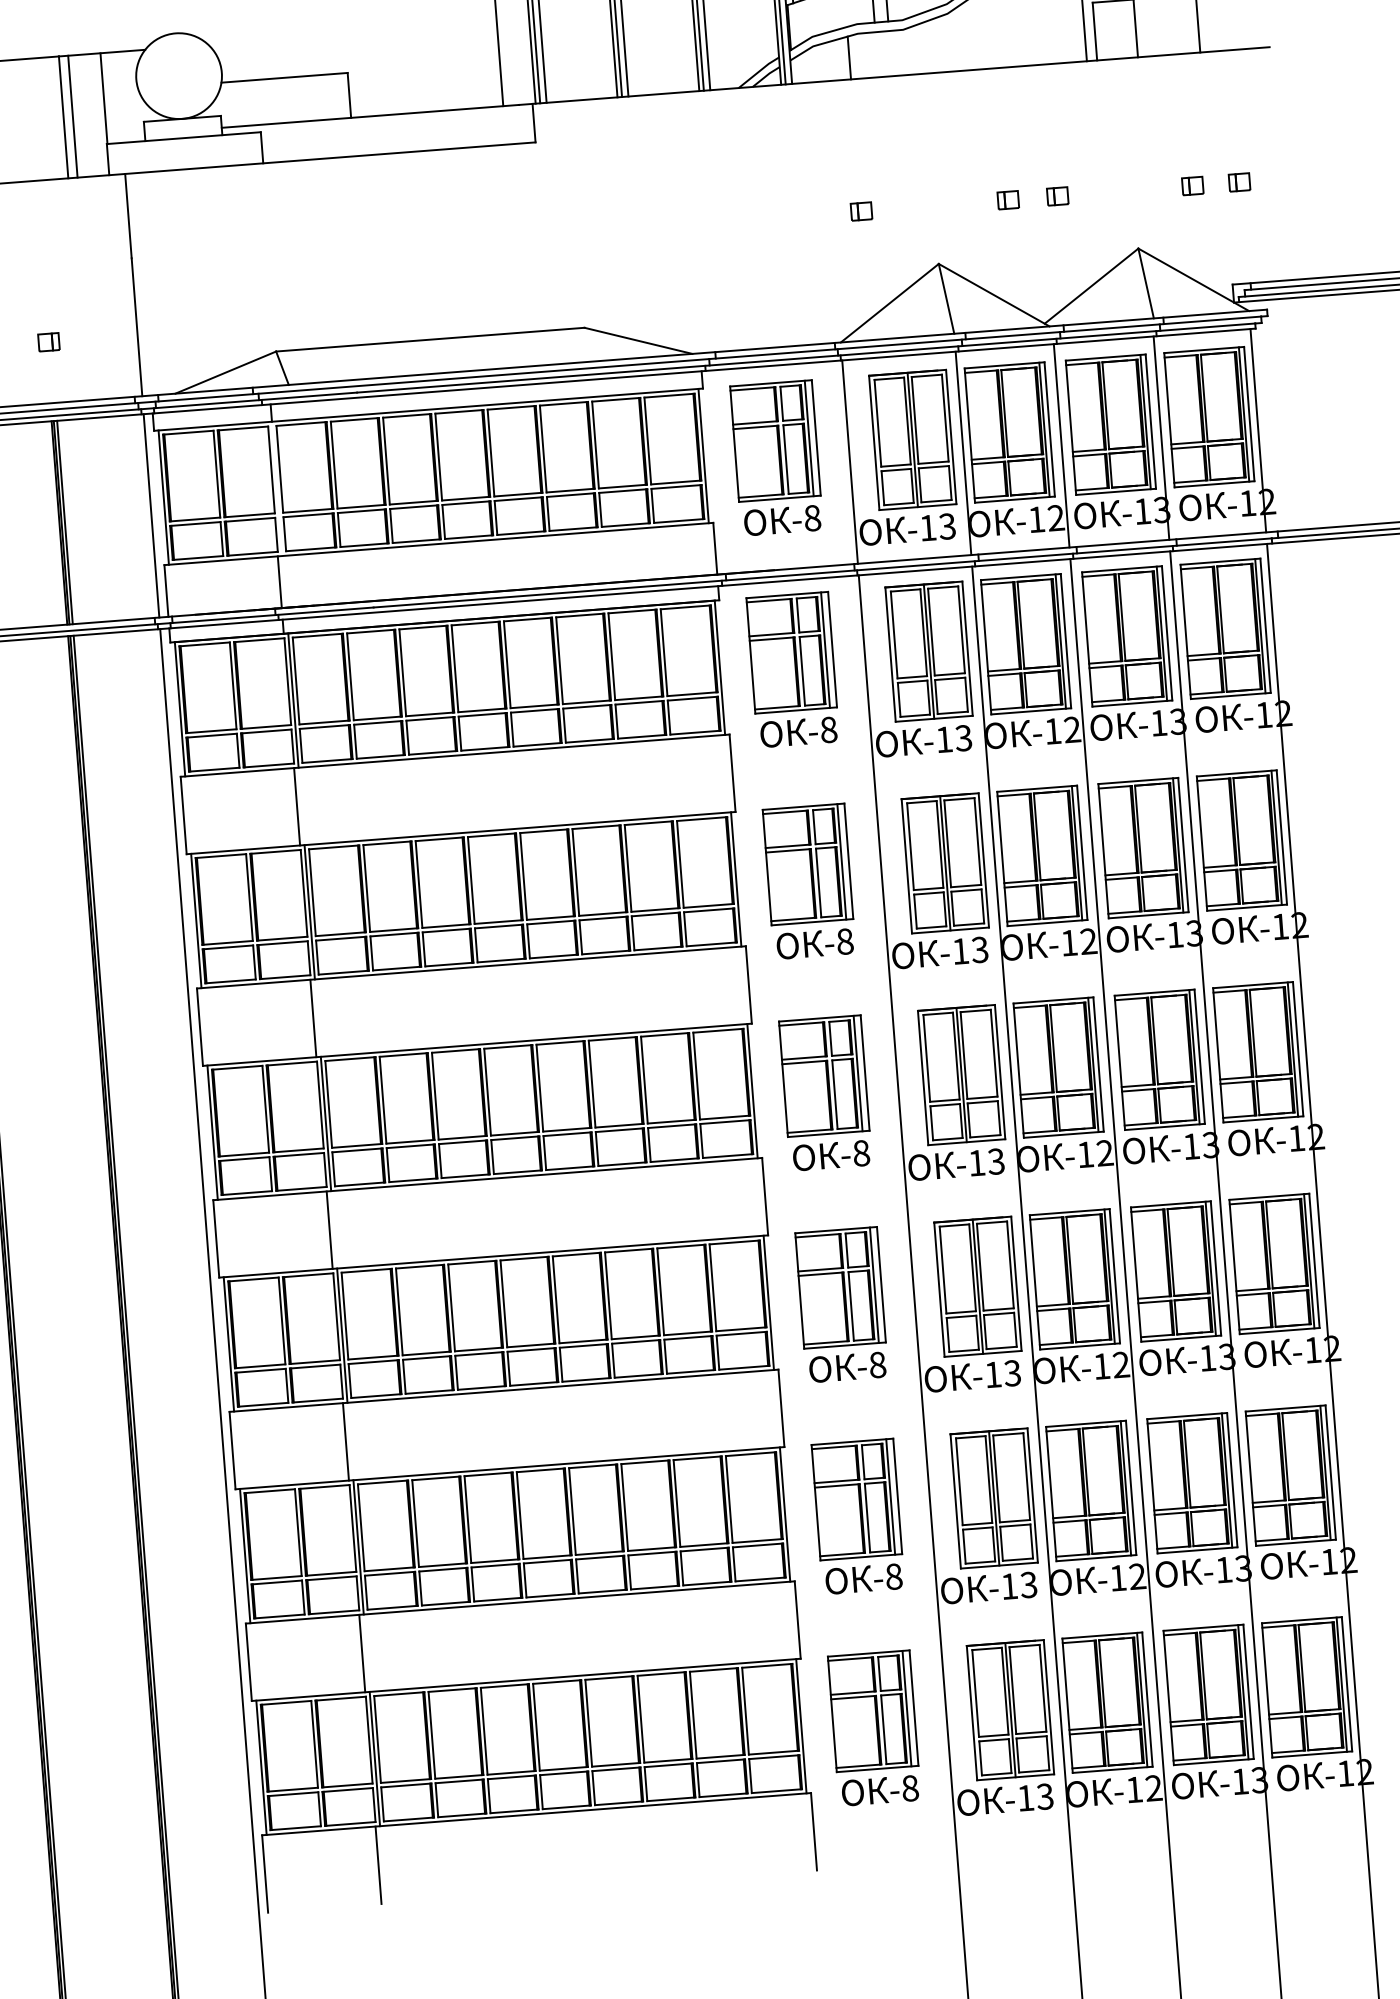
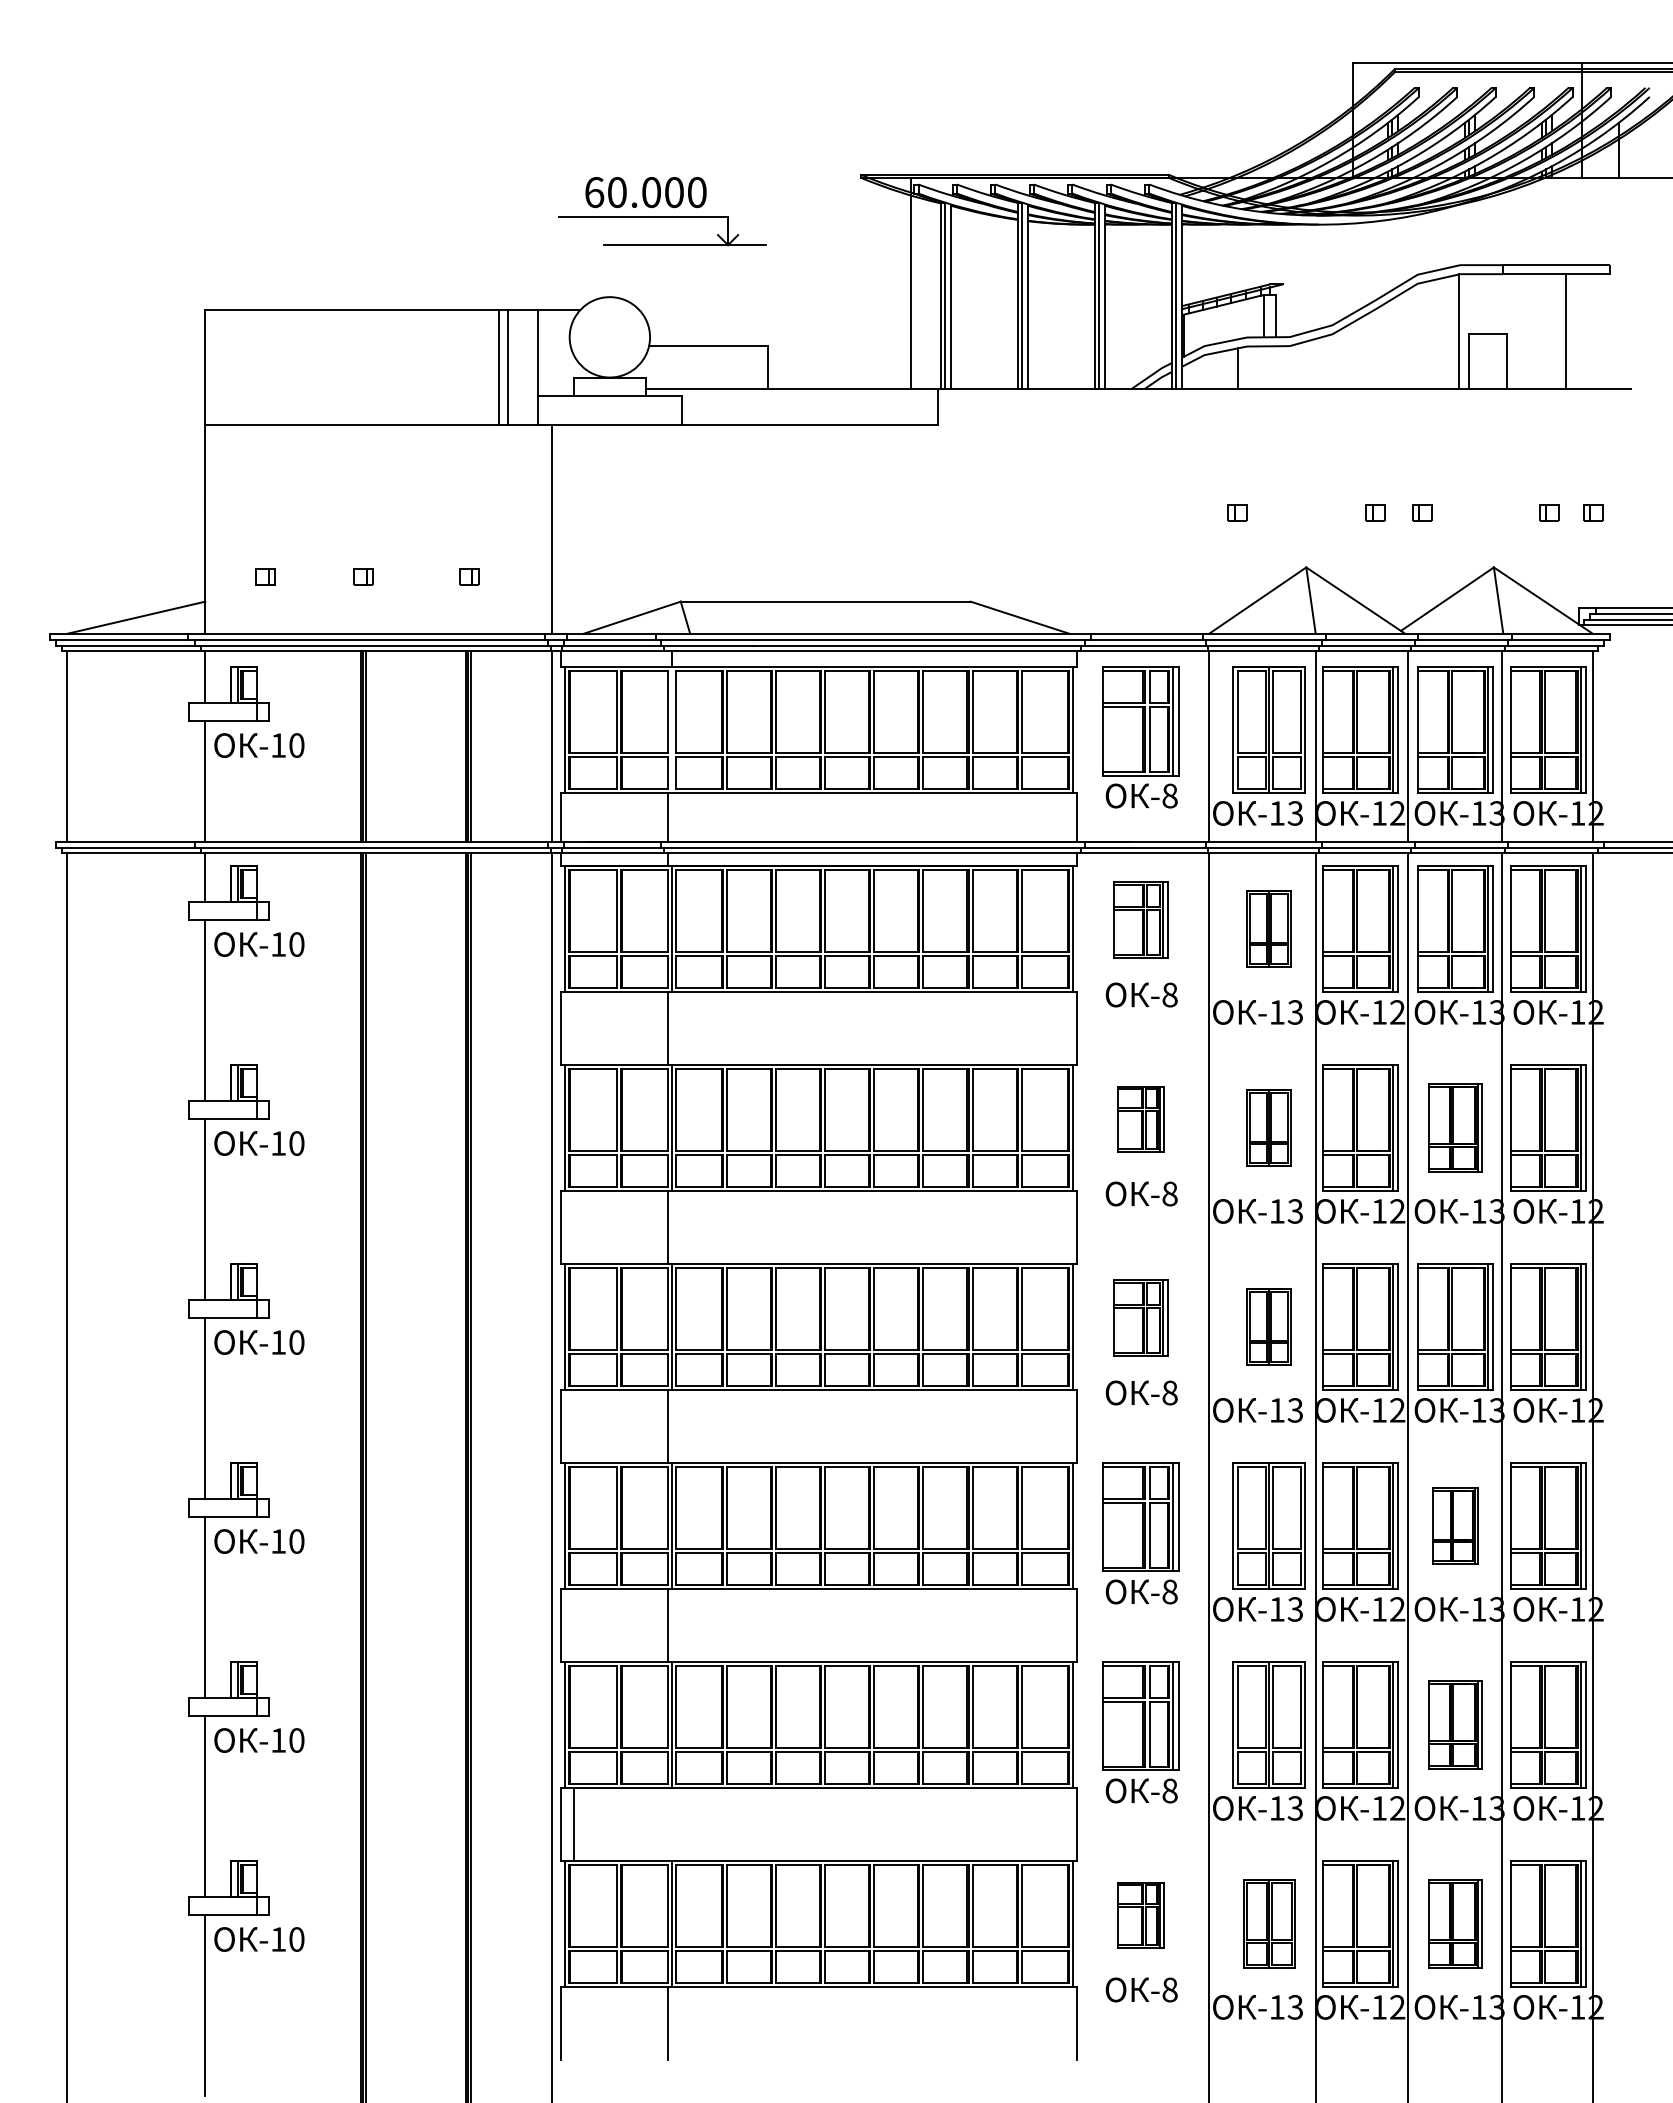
part: (928, 651) -> (1268, 928), size x0.6
part: (791, 652) -> (1140, 919), size x0.7
part: (1143, 847) -> (1455, 1127), size x0.7
part: (944, 862) -> (1268, 1127), size x0.6
part: (807, 863) -> (1140, 1118), size x0.6
part: (960, 1074) -> (1268, 1326), size x0.6
part: (823, 1075) -> (1140, 1317), size x0.7
part: (1175, 1270) -> (1455, 1525), size x0.6
part: (1192, 1482) -> (1455, 1724), size x0.7
line: (362, 1653) -> (573, 1824), moved
part: (1208, 1694) -> (1455, 1923), size x0.7
part: (1009, 1709) -> (1268, 1923), size x0.7
part: (872, 1710) -> (1140, 1914), size x0.6

